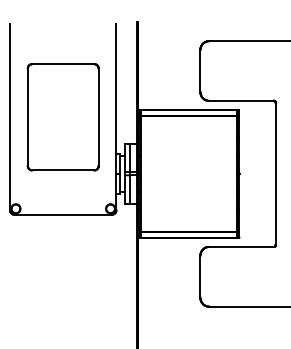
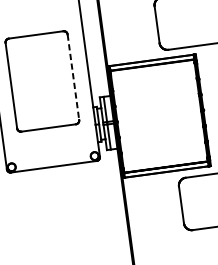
line: (98, 117) -> (73, 77), solid -> dashed

